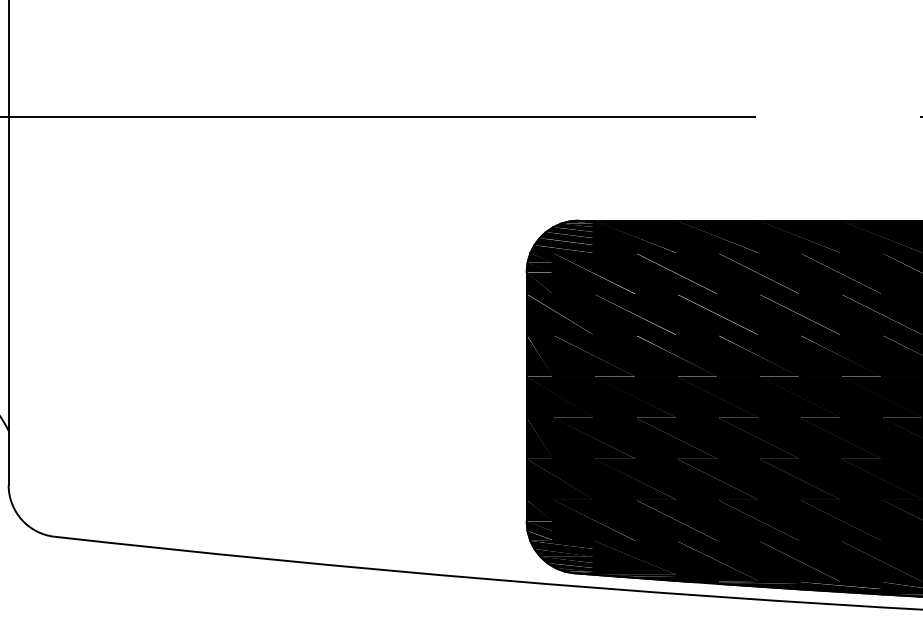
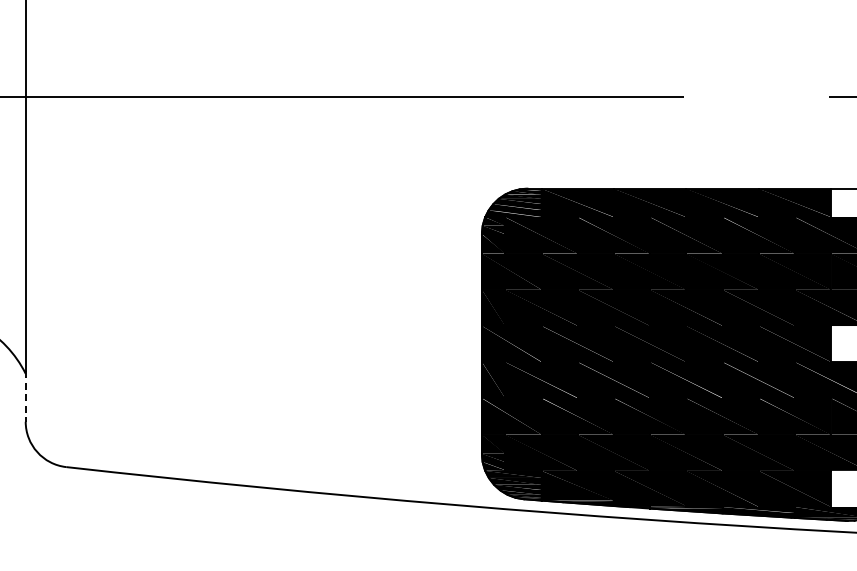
line: (8, 456) -> (25, 396), solid -> dashed

